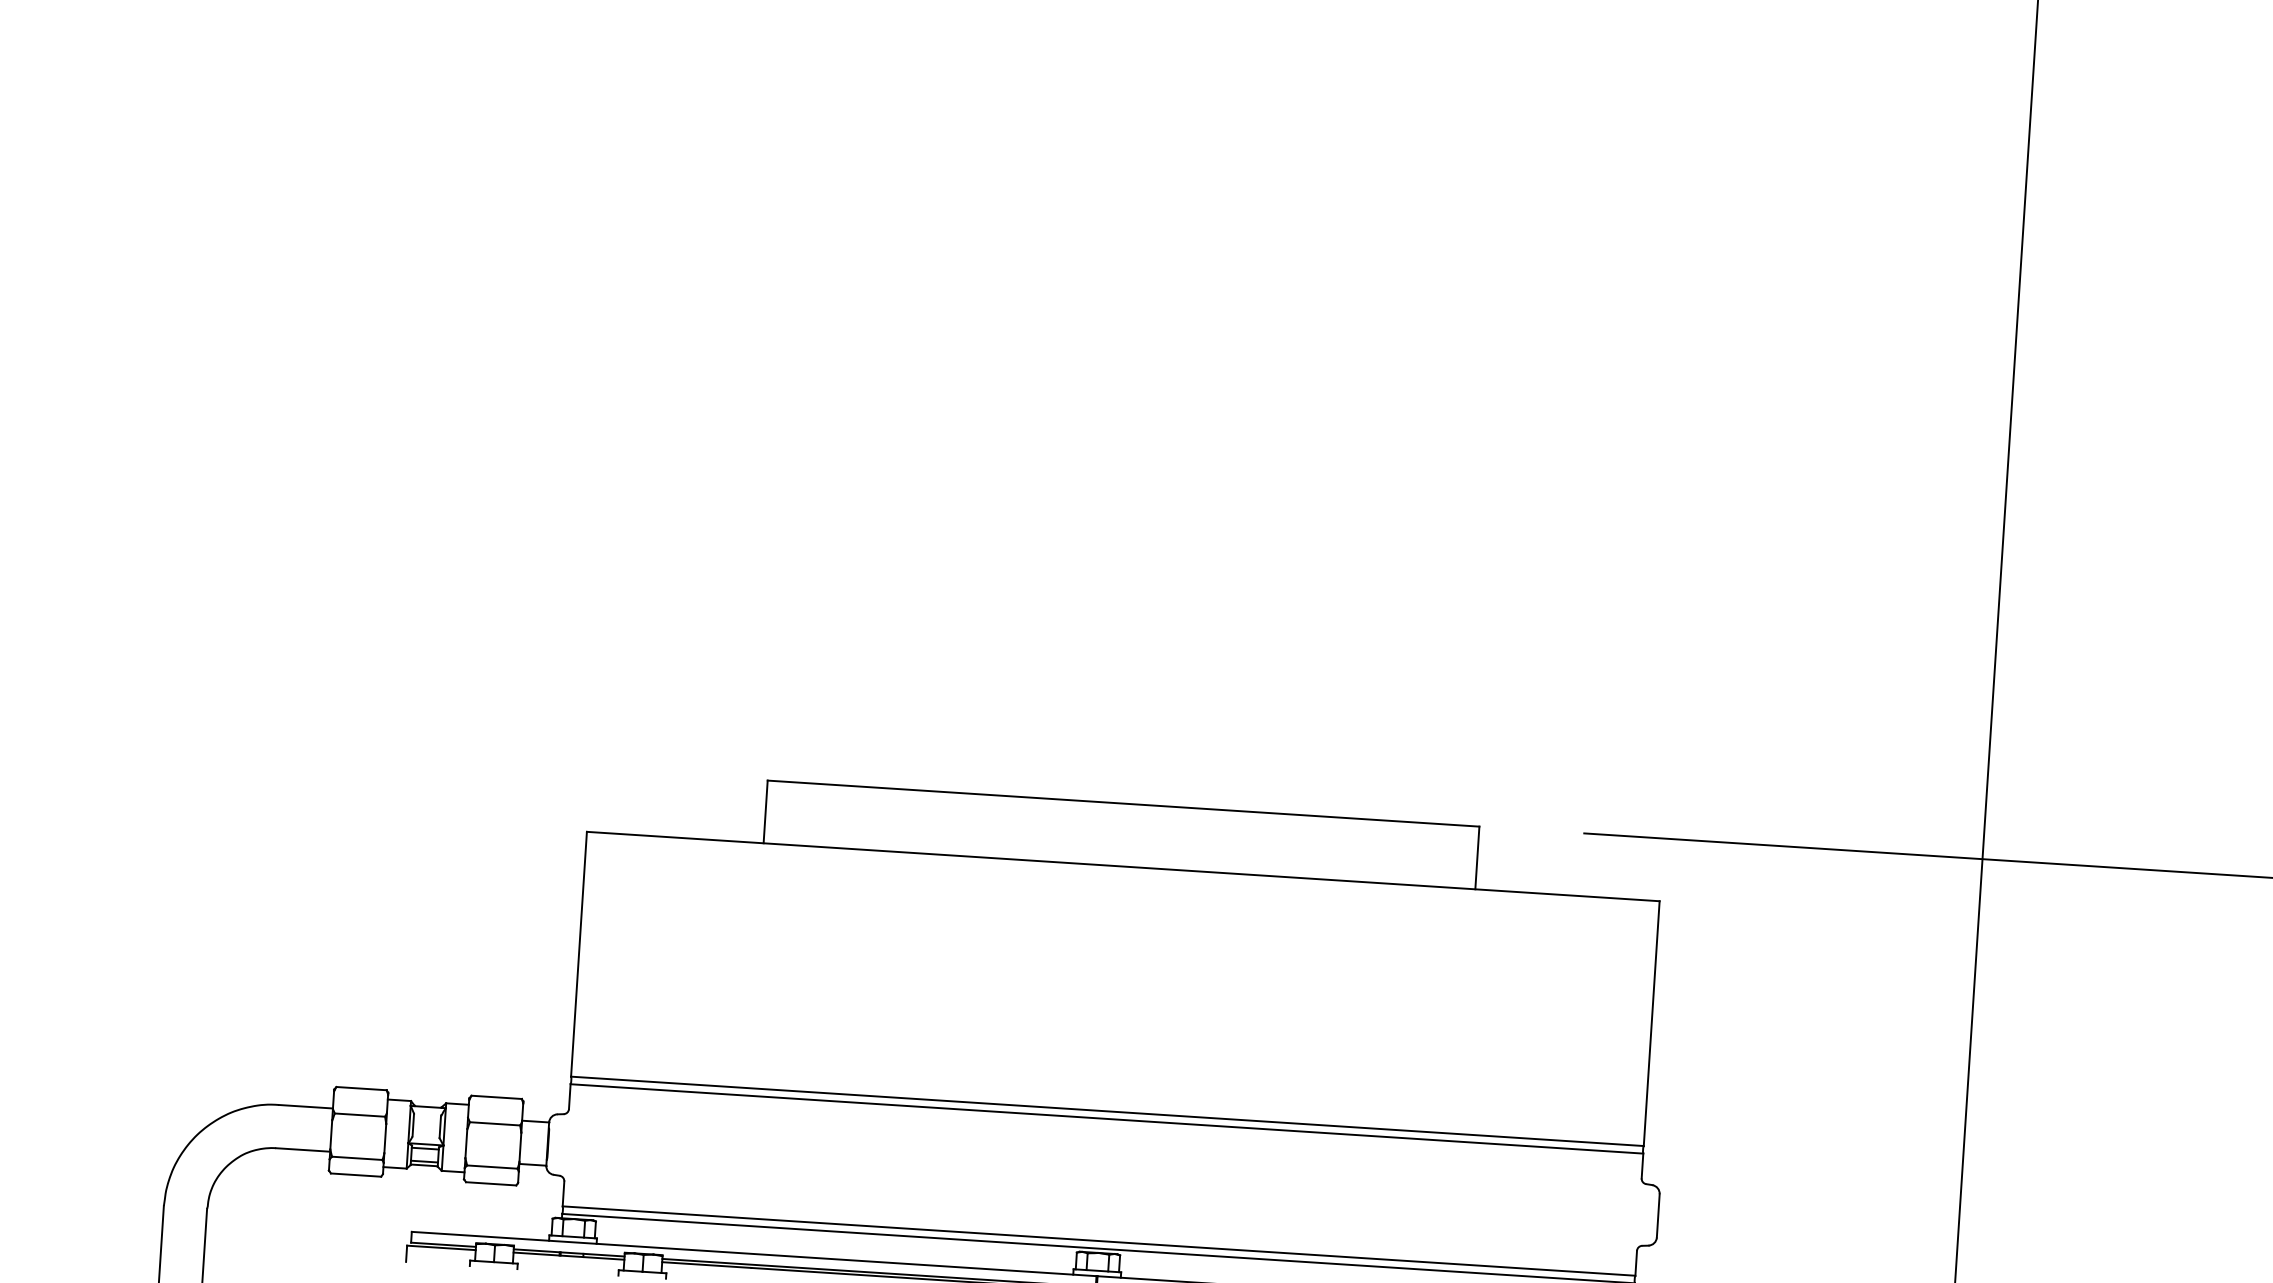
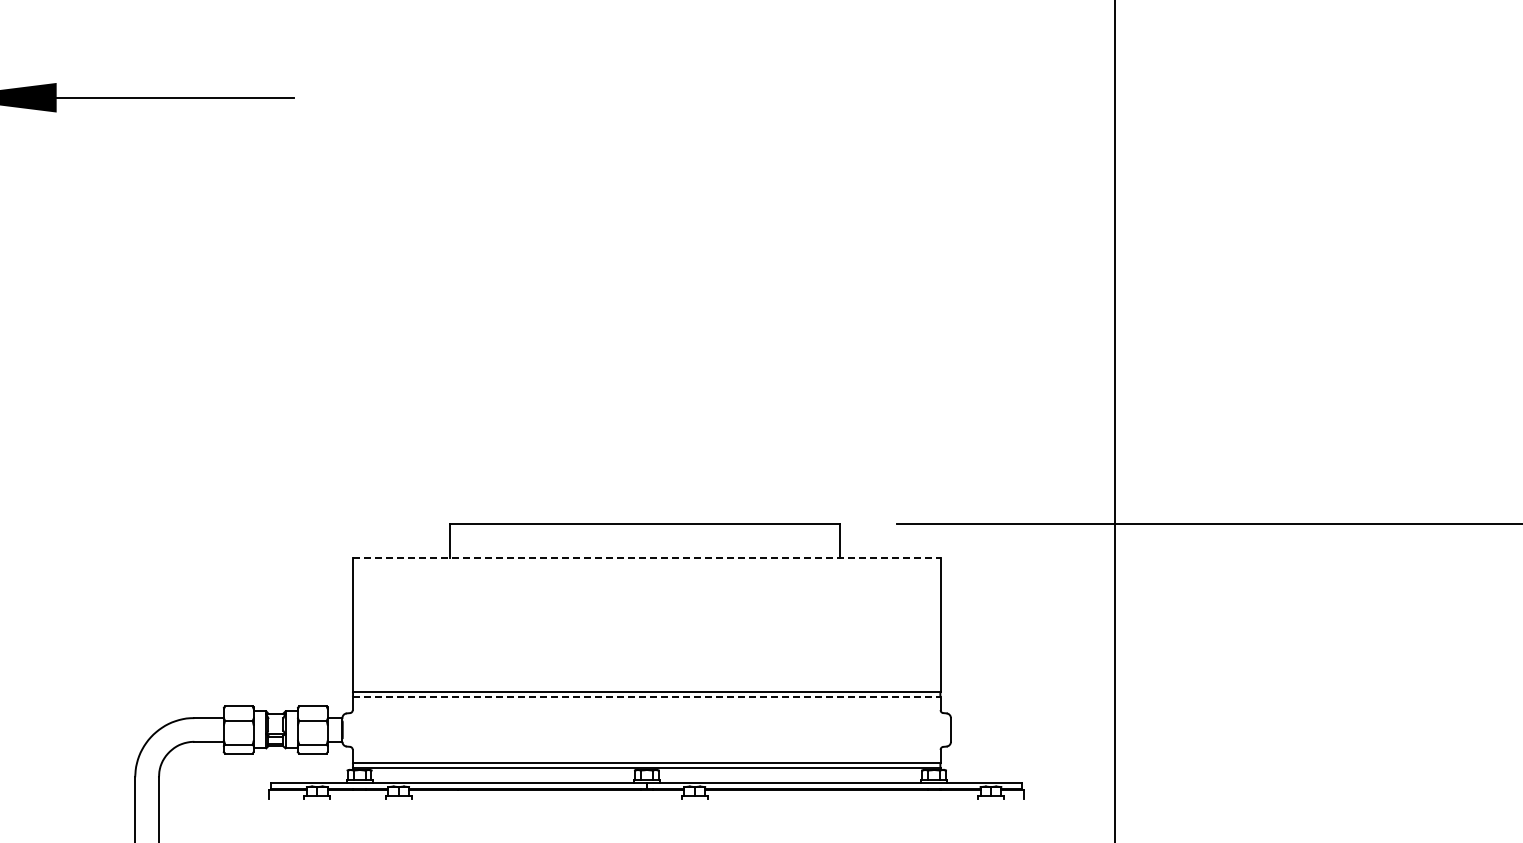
line: (1122, 867) -> (646, 558), solid -> dashed
line: (1106, 1118) -> (646, 696), solid -> dashed

